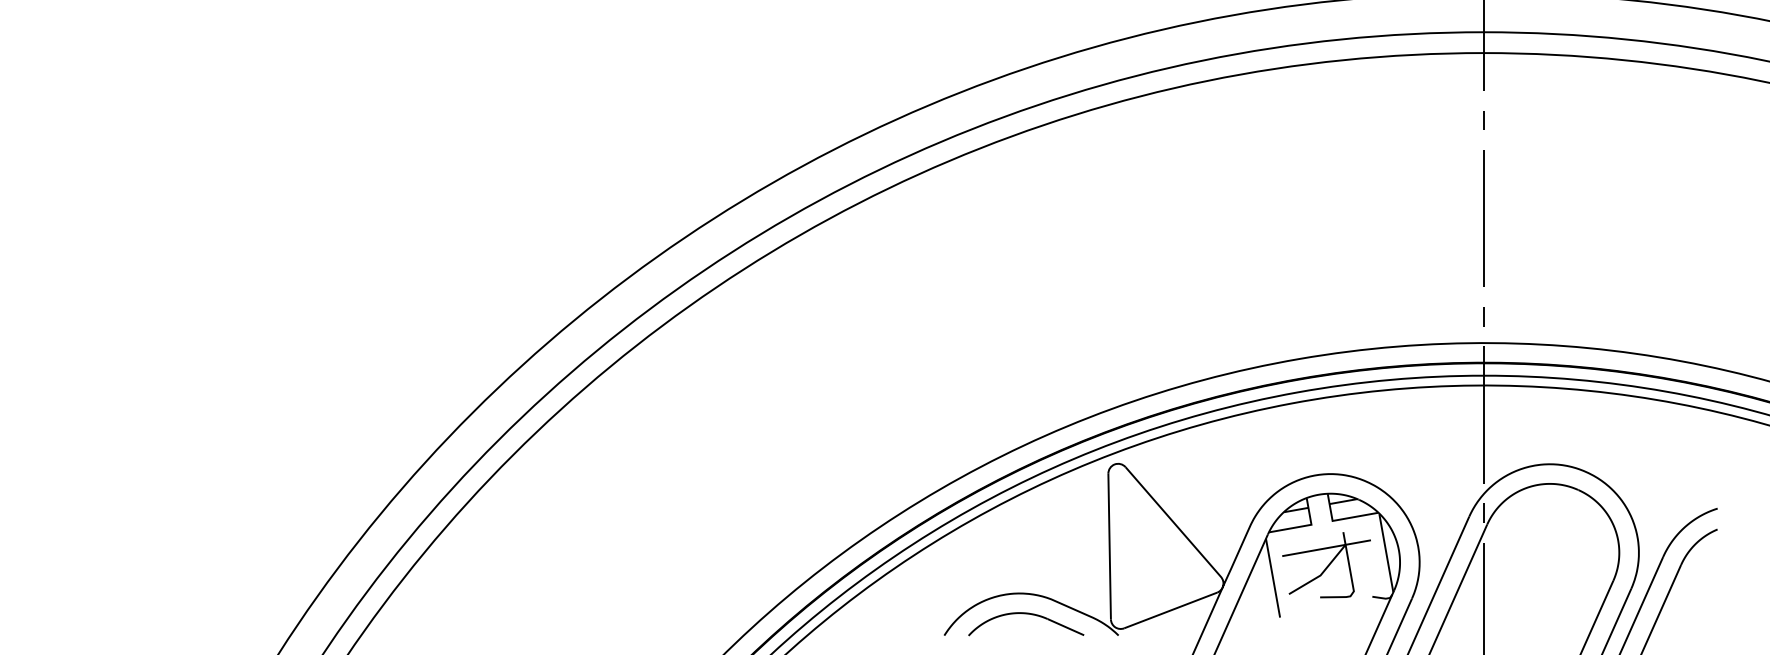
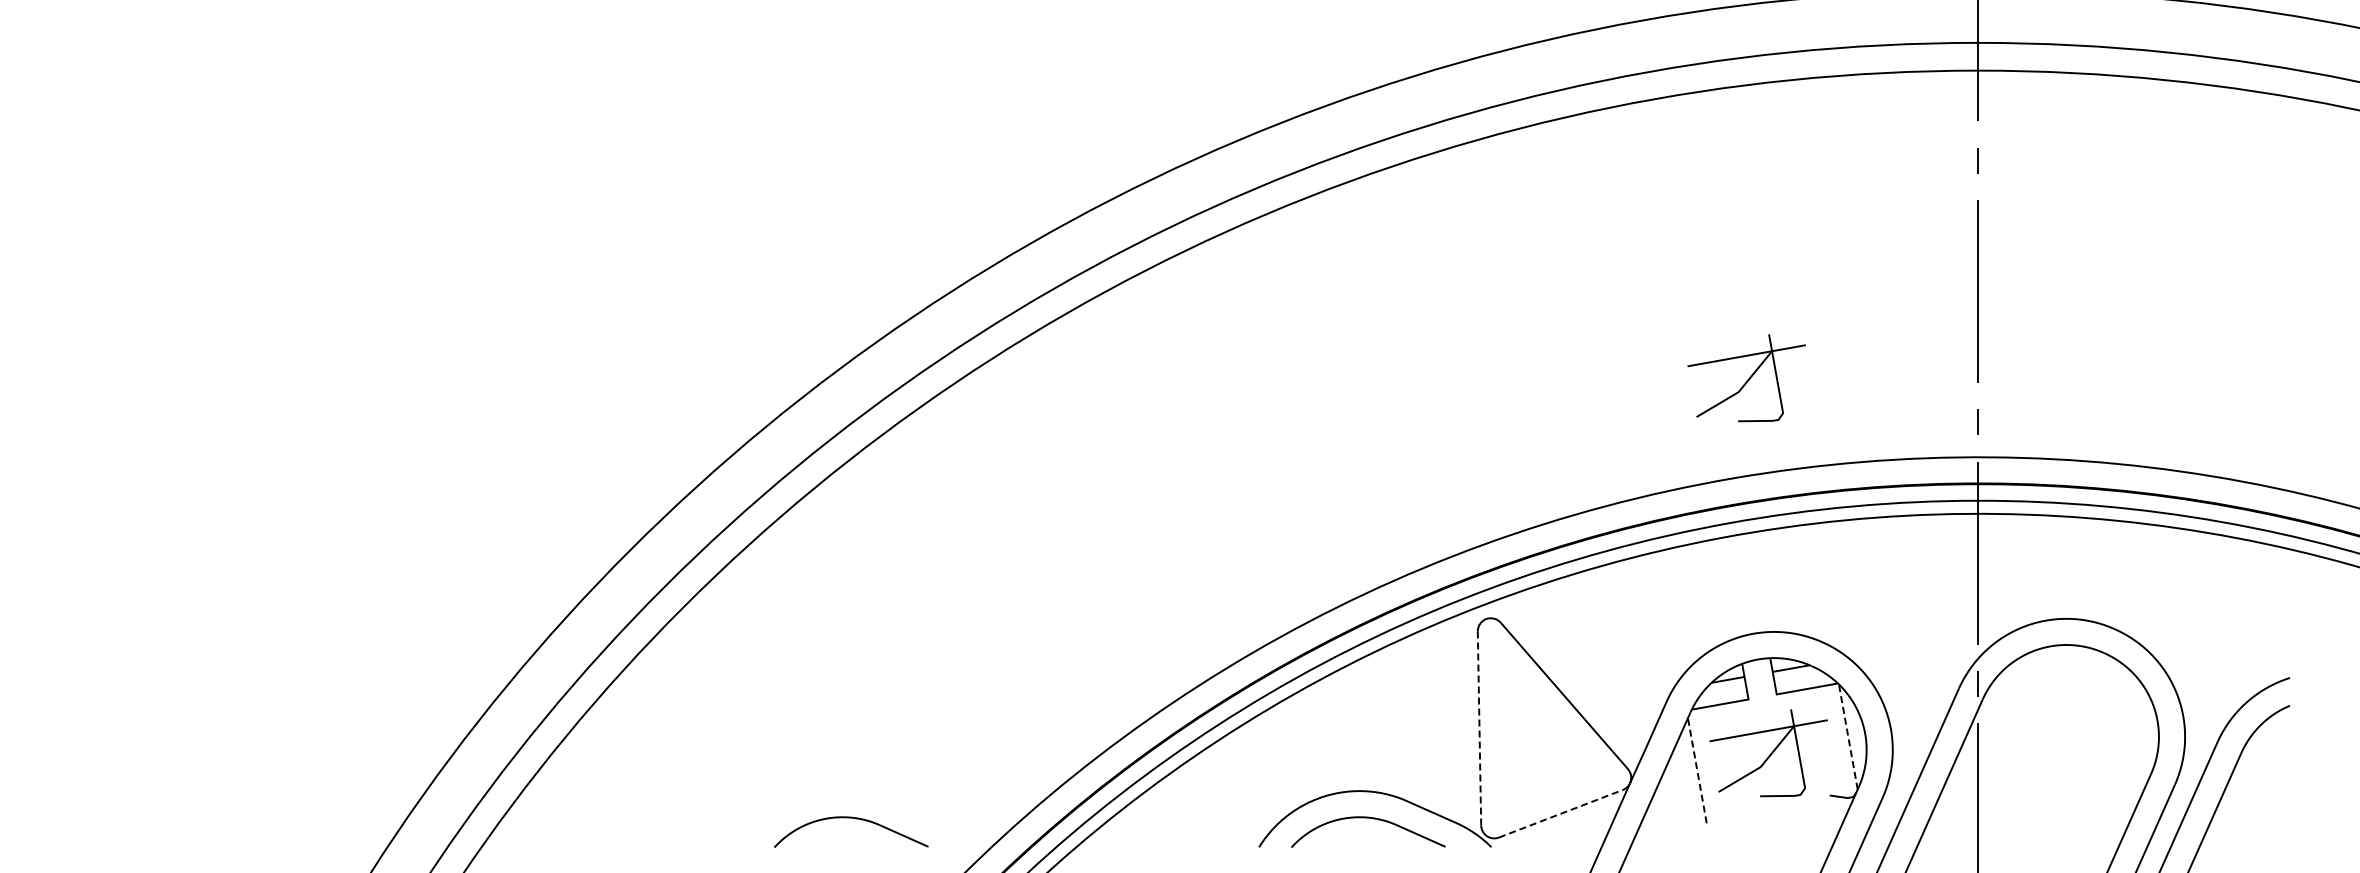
part: (1309, 283) -> (1746, 378), added
line: (1109, 547) -> (1479, 729), solid -> dashed
line: (1386, 553) -> (1848, 737), solid -> dashed
line: (1273, 578) -> (1697, 770), solid -> dashed
line: (1171, 610) -> (1561, 813), solid -> dashed
part: (641, 614) -> (855, 819), added

